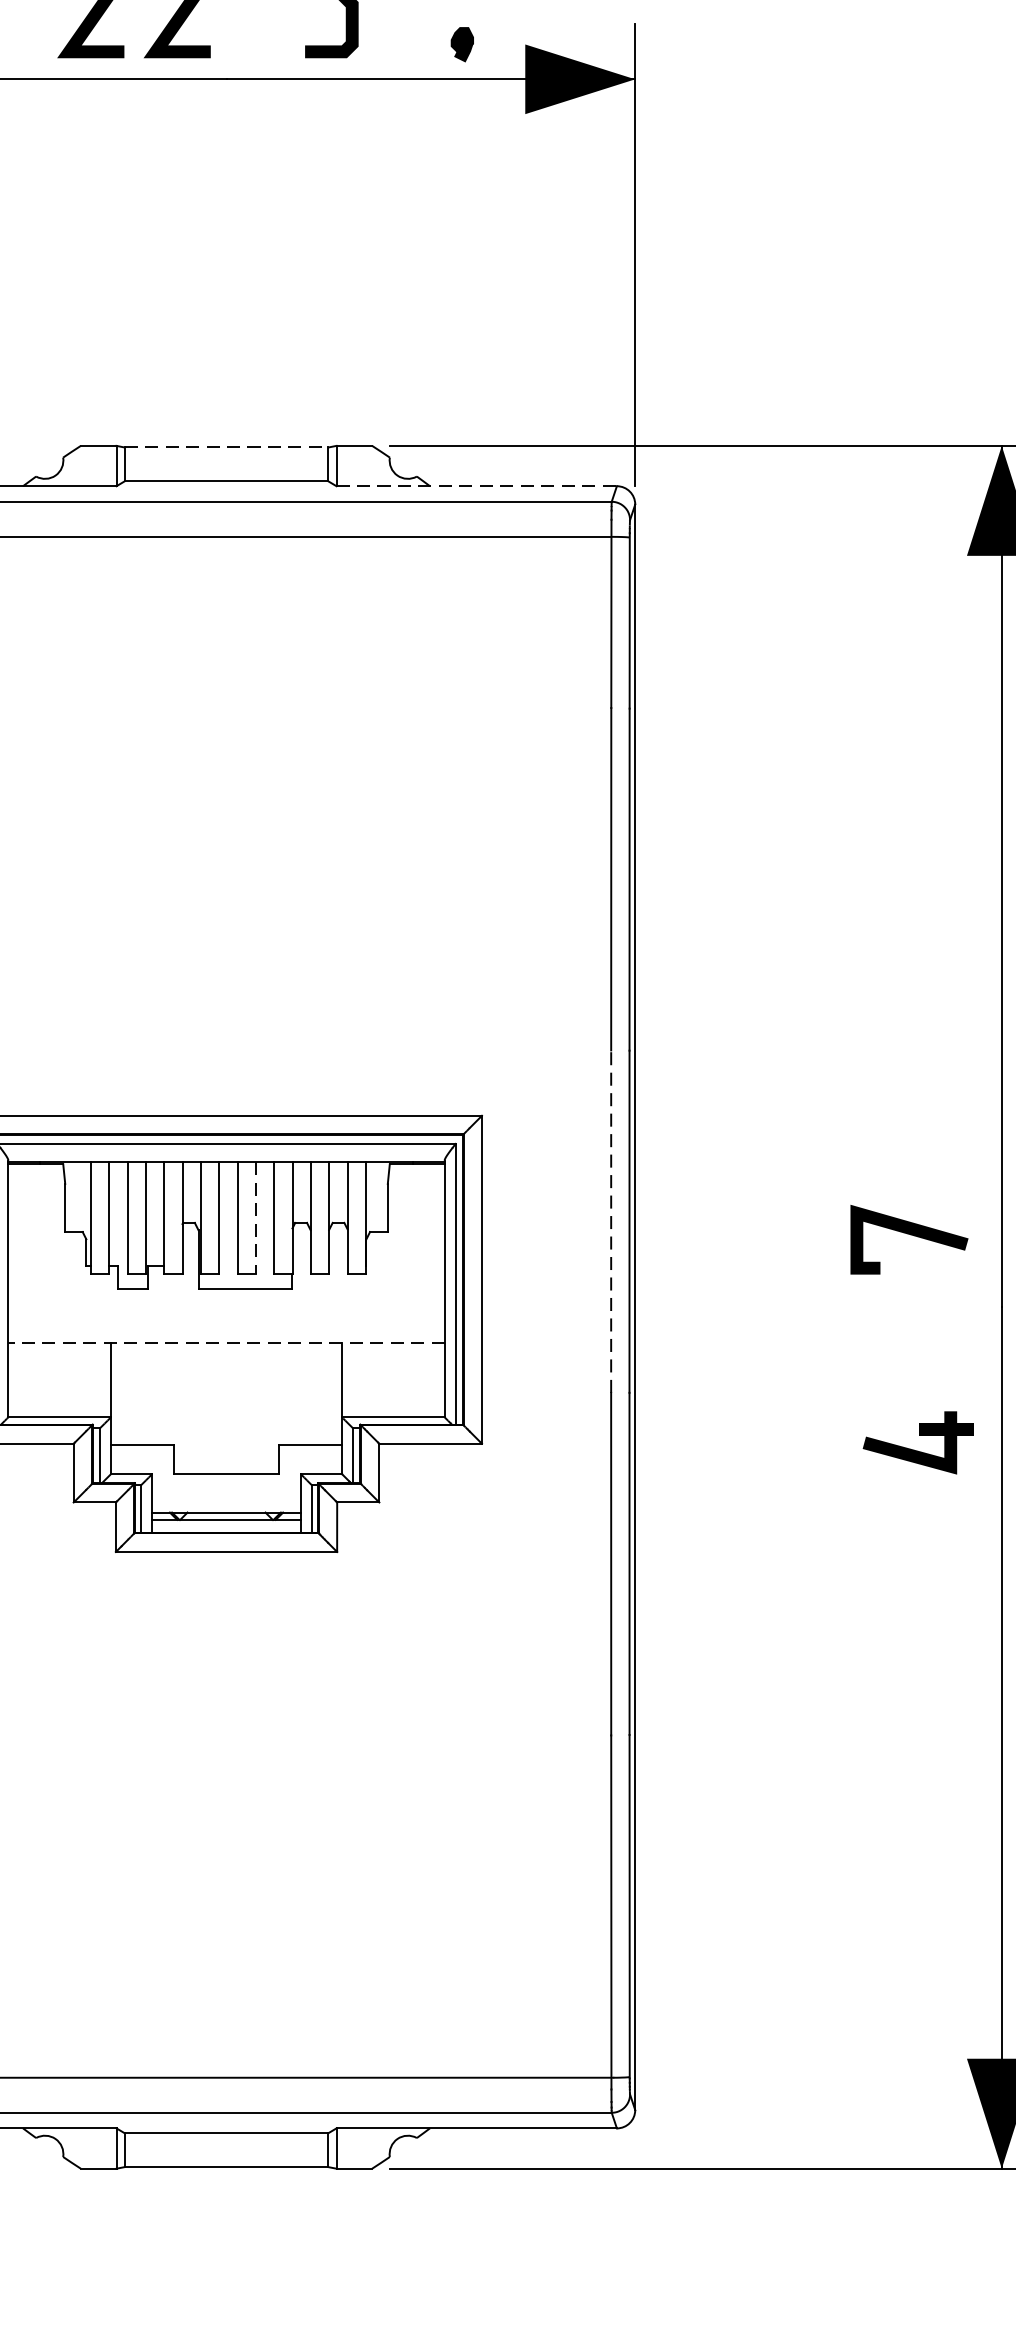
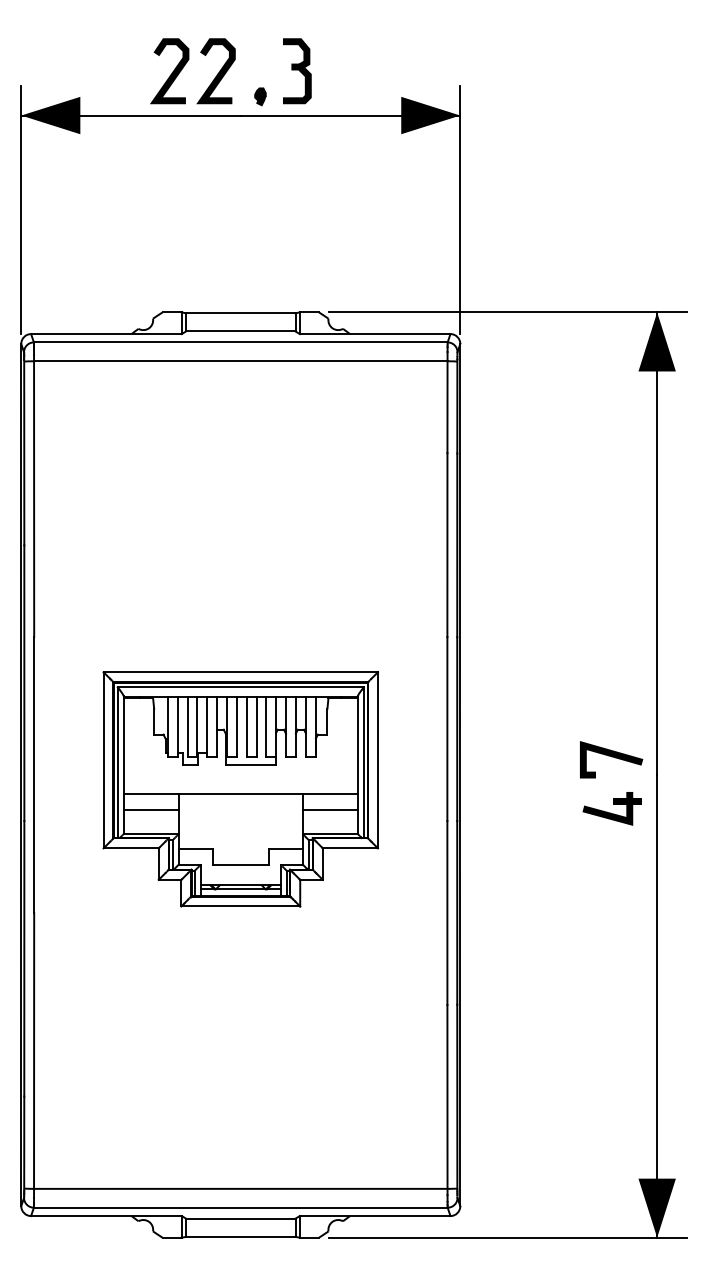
part: (462, 43) -> (260, 96), moved
line: (225, 447) -> (240, 313), dashed -> solid
line: (477, 487) -> (375, 334), dashed -> solid
line: (255, 1218) -> (256, 727), dashed -> solid
line: (611, 1222) -> (447, 729), dashed -> solid
line: (909, 1235) -> (611, 757), moved
line: (225, 1343) -> (240, 794), dashed -> solid
line: (58, 1371) -> (150, 809), added
line: (391, 1371) -> (329, 809), added
part: (916, 1442) -> (611, 808), moved

